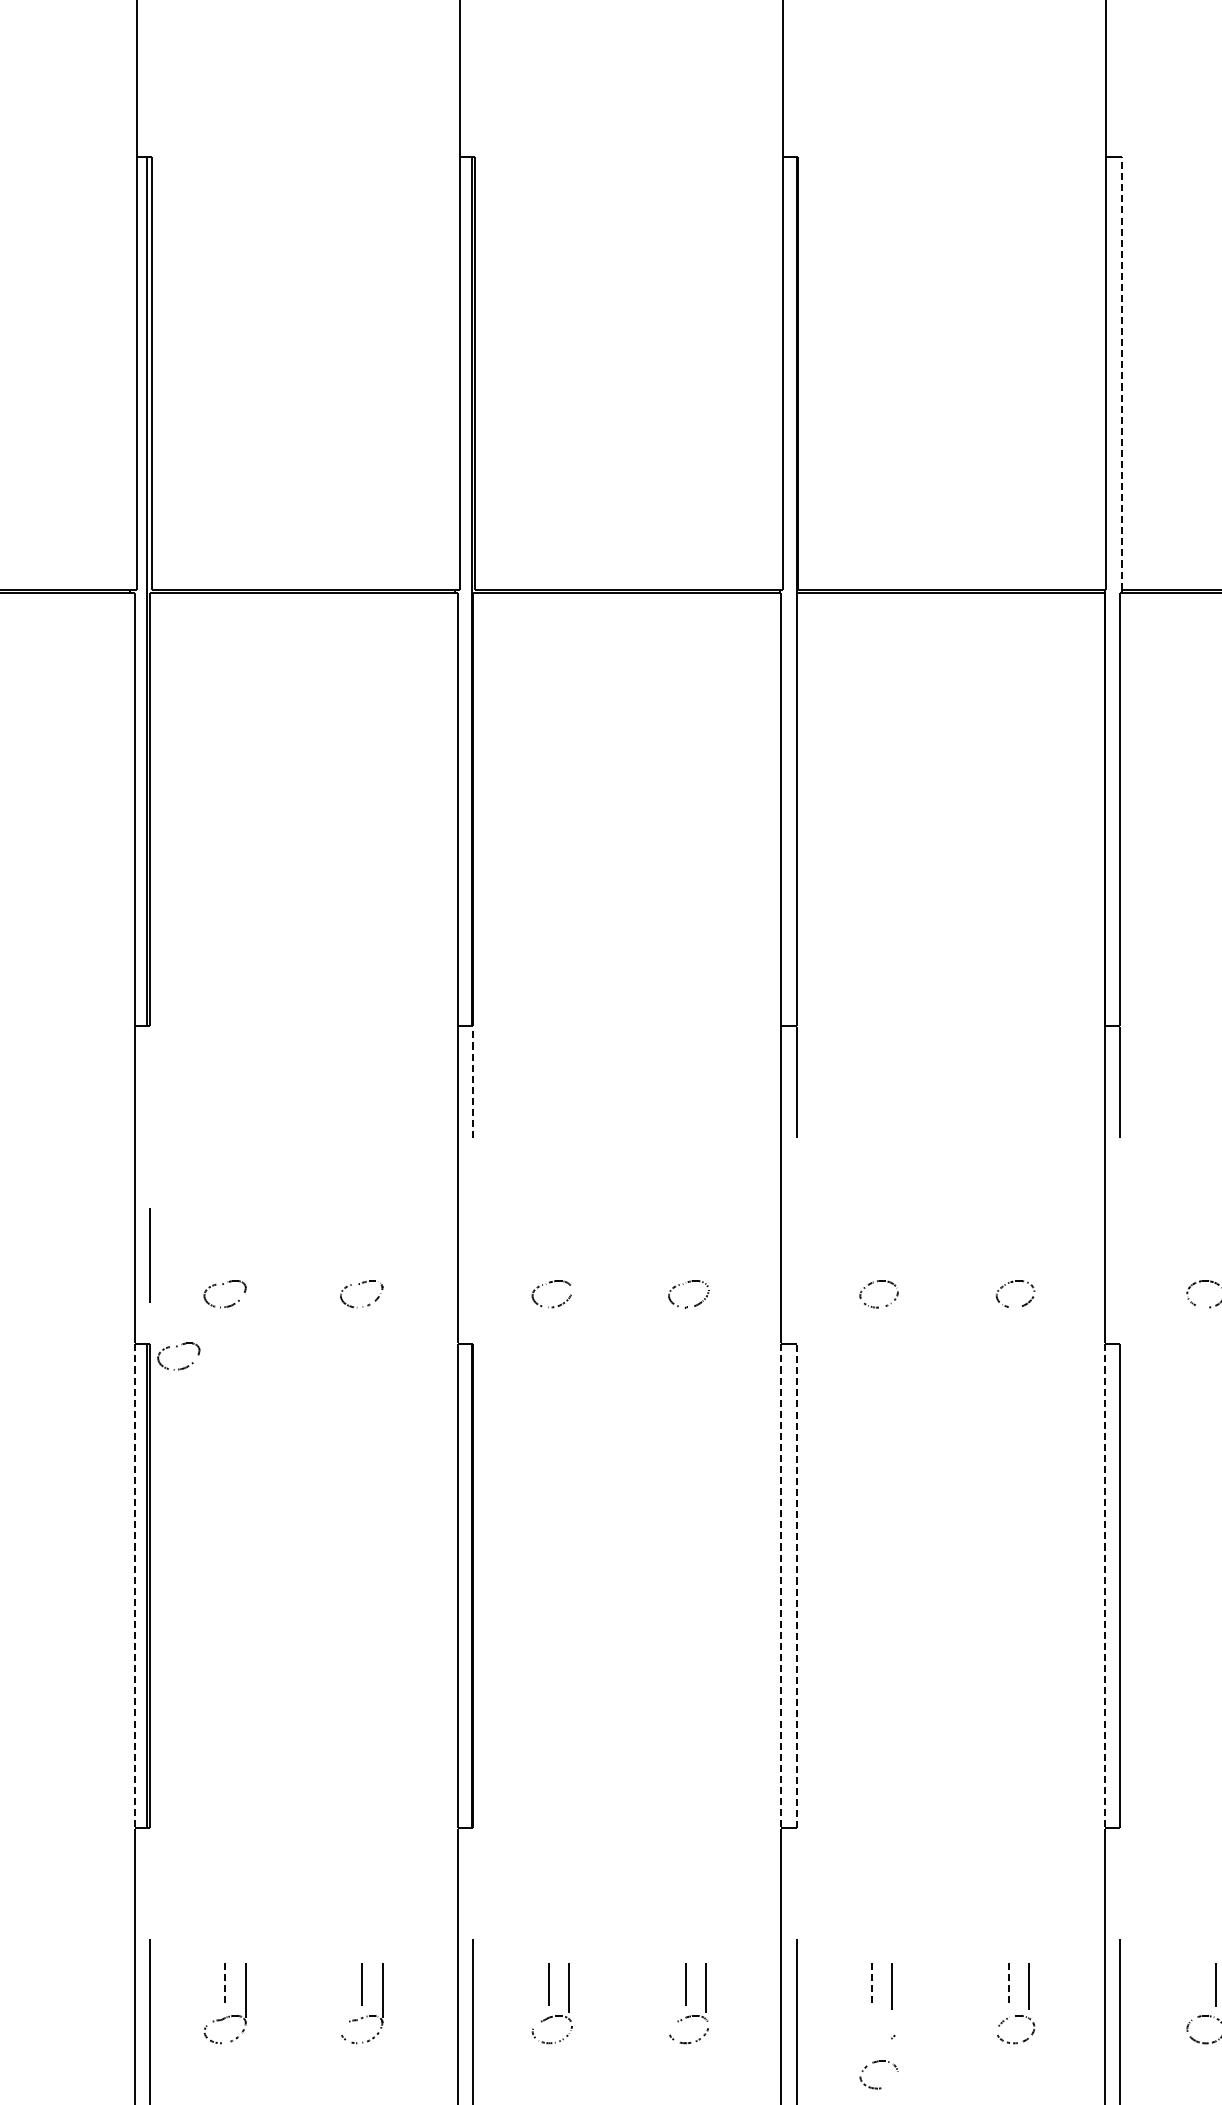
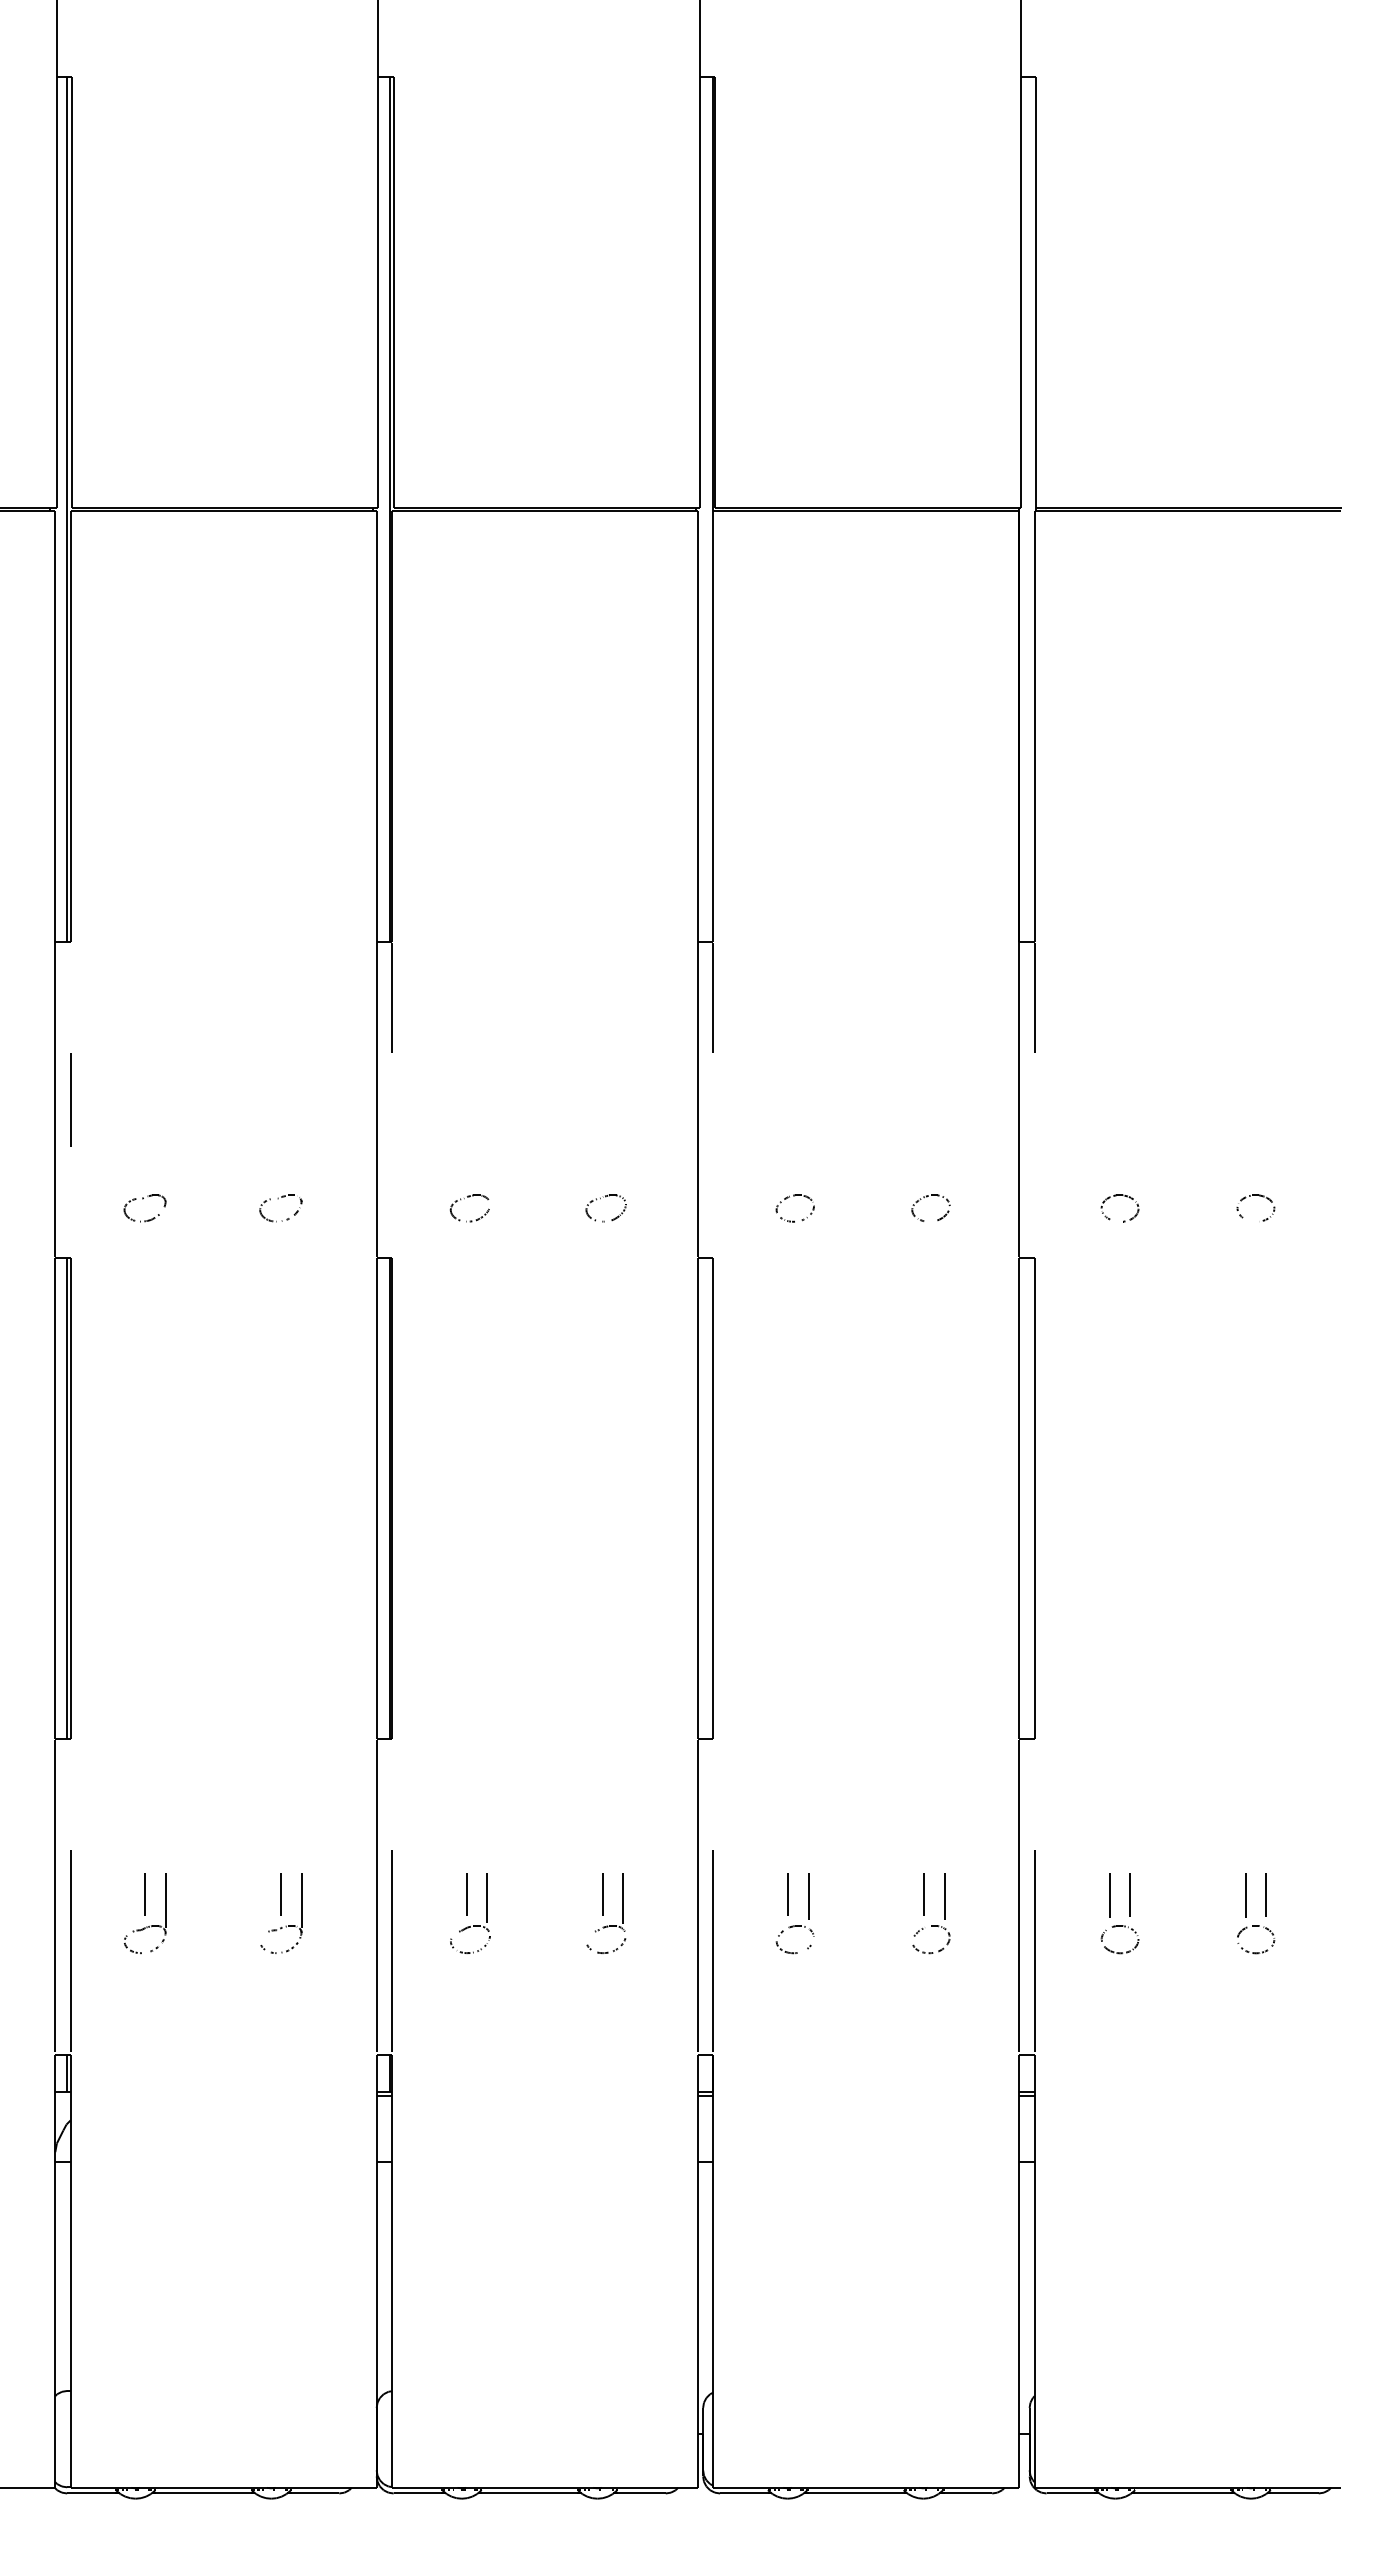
line: (1121, 372) -> (1036, 292), dashed -> solid
line: (472, 1083) -> (391, 998), dashed -> solid
line: (150, 1255) -> (70, 1099), moved
part: (177, 1347) -> (97, 1261), removed
line: (796, 1585) -> (713, 1498), dashed -> solid
line: (135, 1586) -> (55, 1499), dashed -> solid
line: (781, 1586) -> (698, 1499), dashed -> solid
line: (1104, 1586) -> (1019, 1499), dashed -> solid
line: (225, 1984) -> (145, 1894), dashed -> solid
line: (872, 1984) -> (788, 1894), dashed -> solid
line: (1009, 1984) -> (924, 1894), dashed -> solid
line: (1195, 1985) -> (1109, 1895), added
part: (874, 2063) -> (790, 1928), moved

